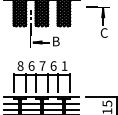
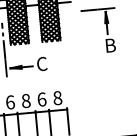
text: (103, 32) -> (109, 44), C -> B
text: (55, 41) -> (41, 64), B -> C
text: (42, 65) -> (25, 100), 7 -> 8
text: (64, 65) -> (57, 97), 1 -> 8

